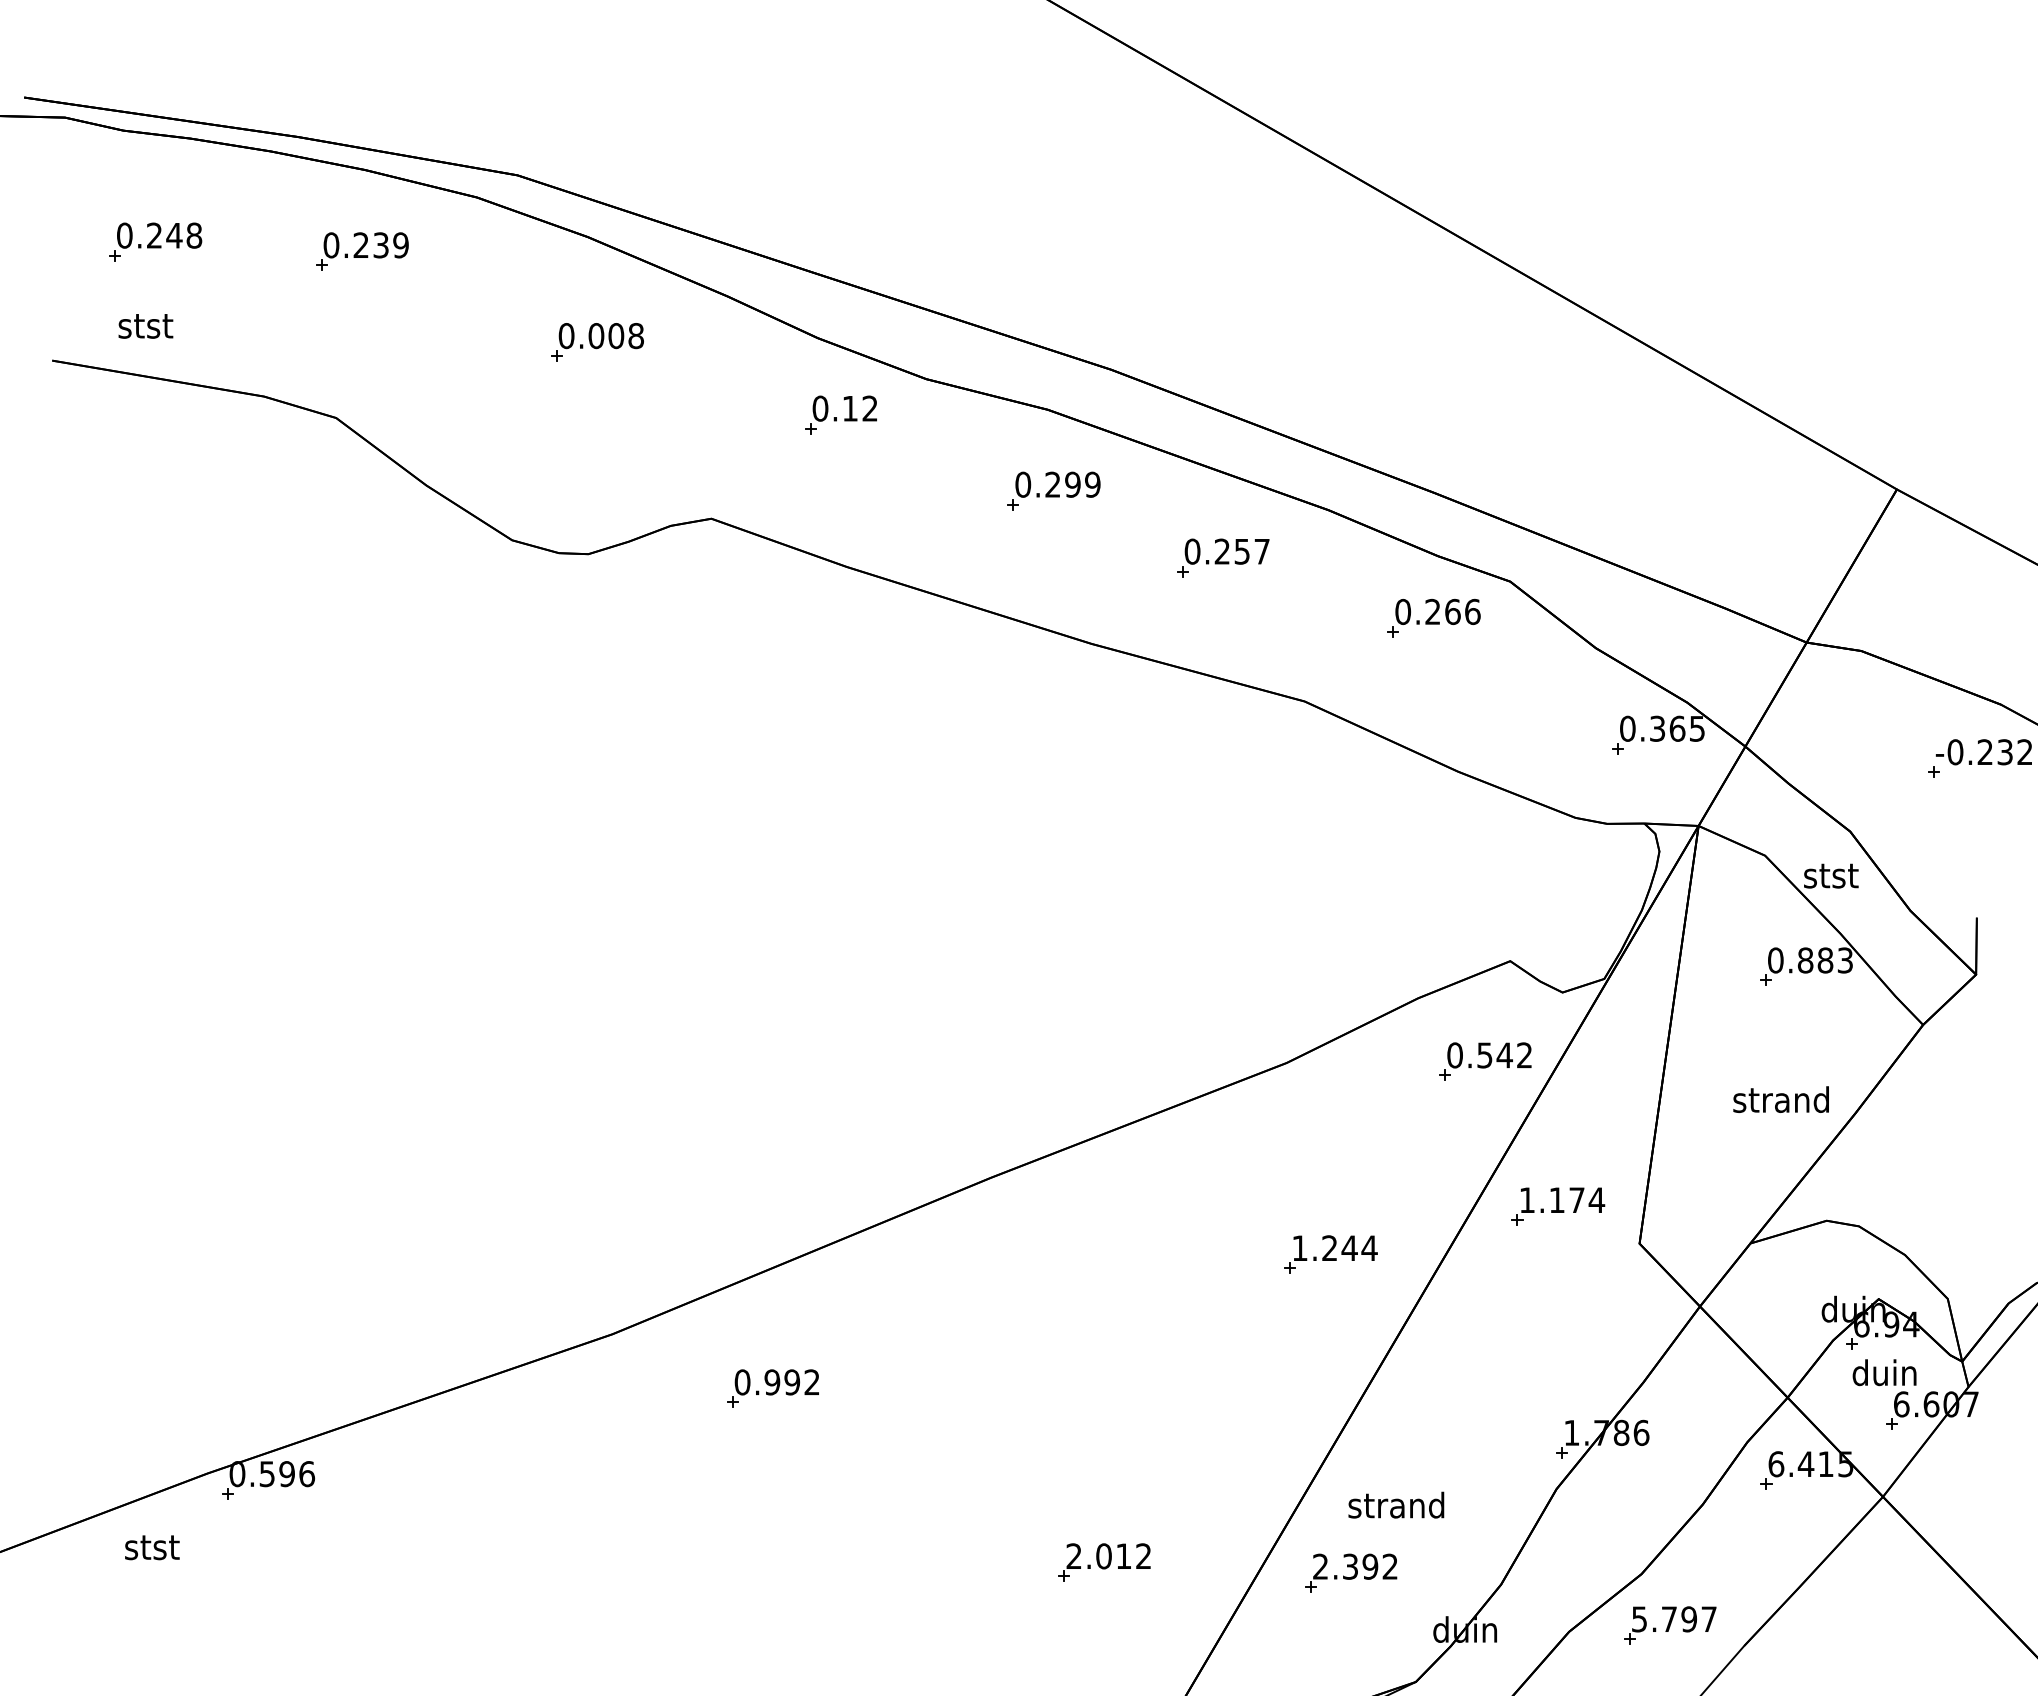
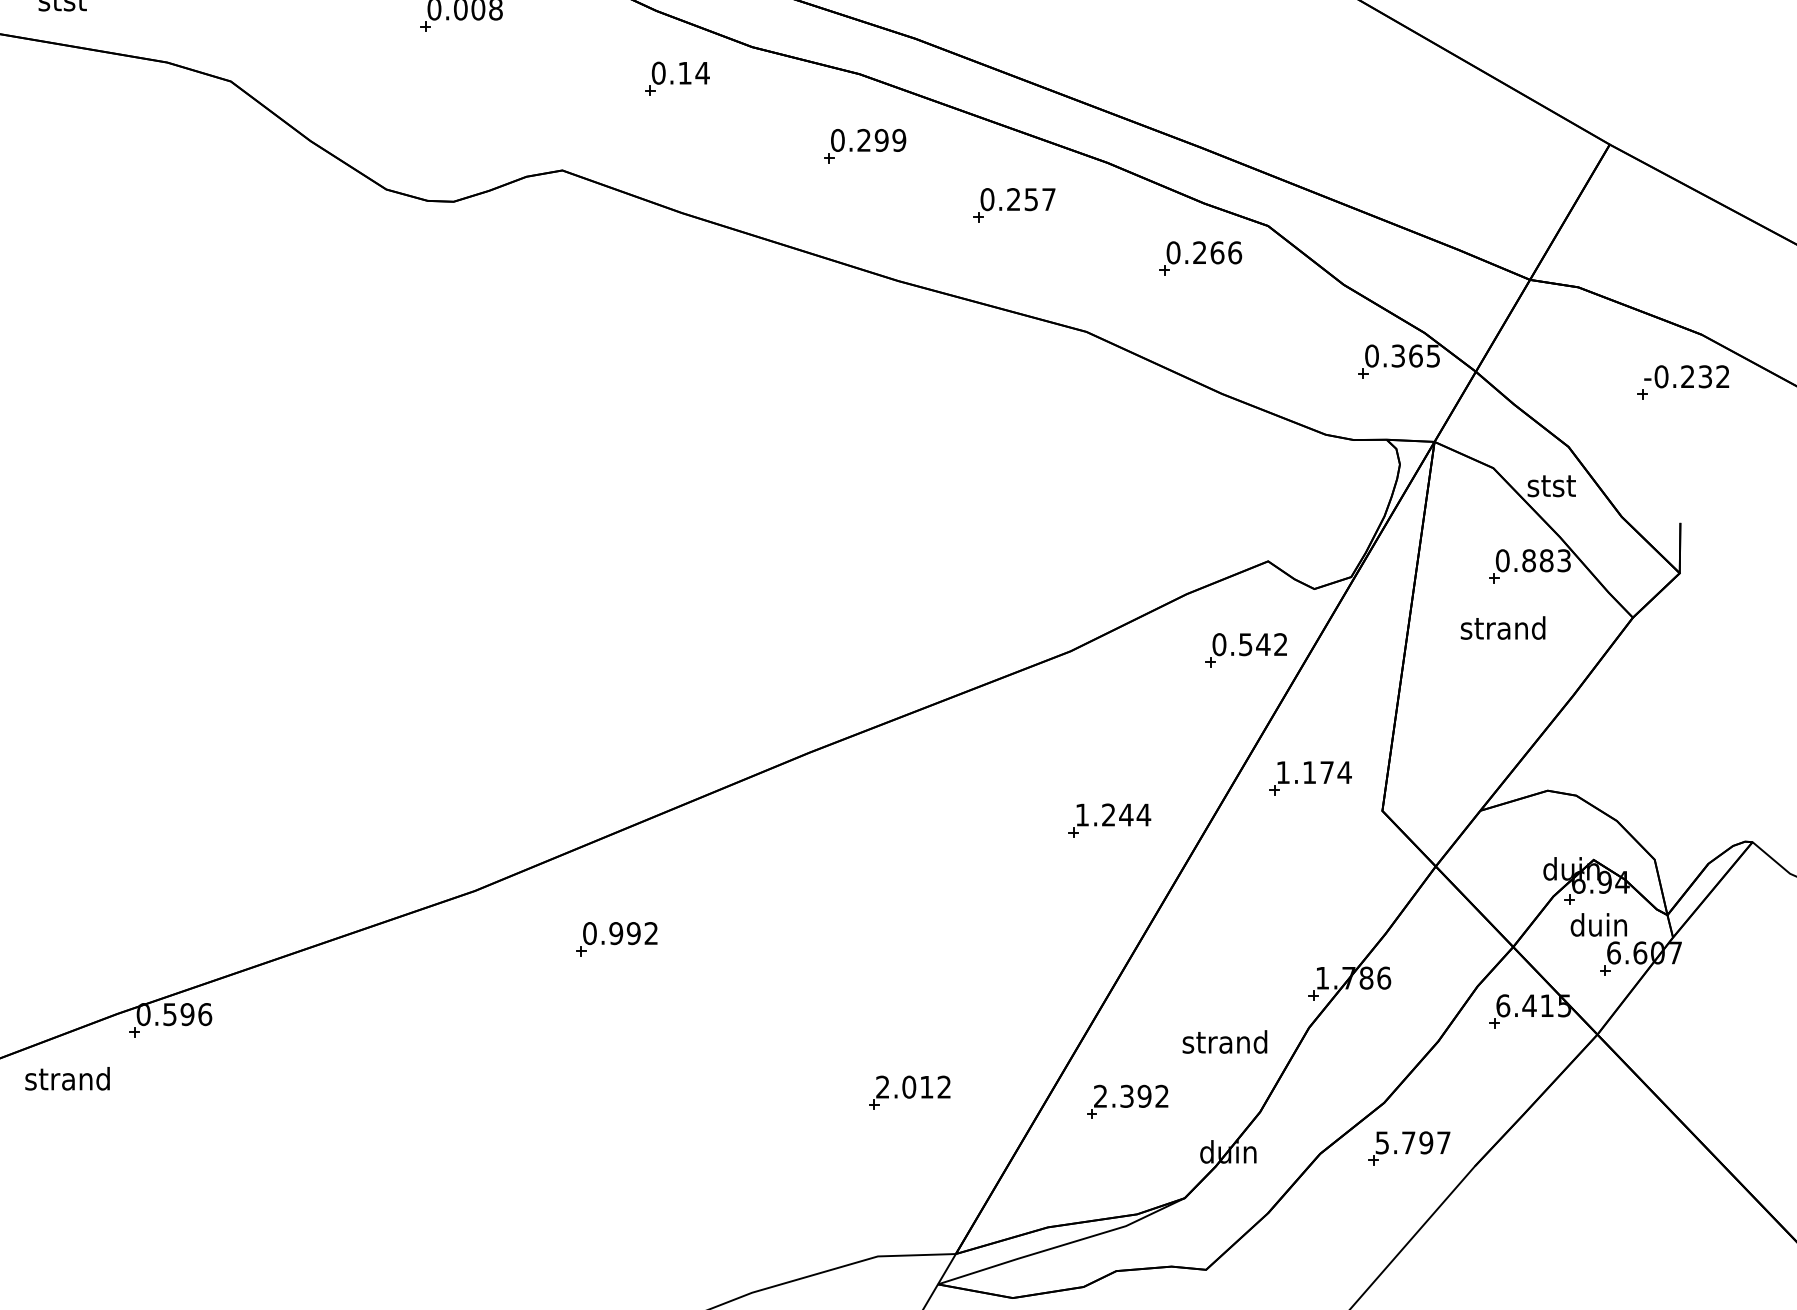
text: (869, 408) -> (702, 73), 0.12 -> 0.14
text: (1780, 1099) -> (1502, 627), moved
text: (1396, 1504) -> (1225, 1041), moved
text: (151, 1546) -> (67, 1078), stst -> strand

